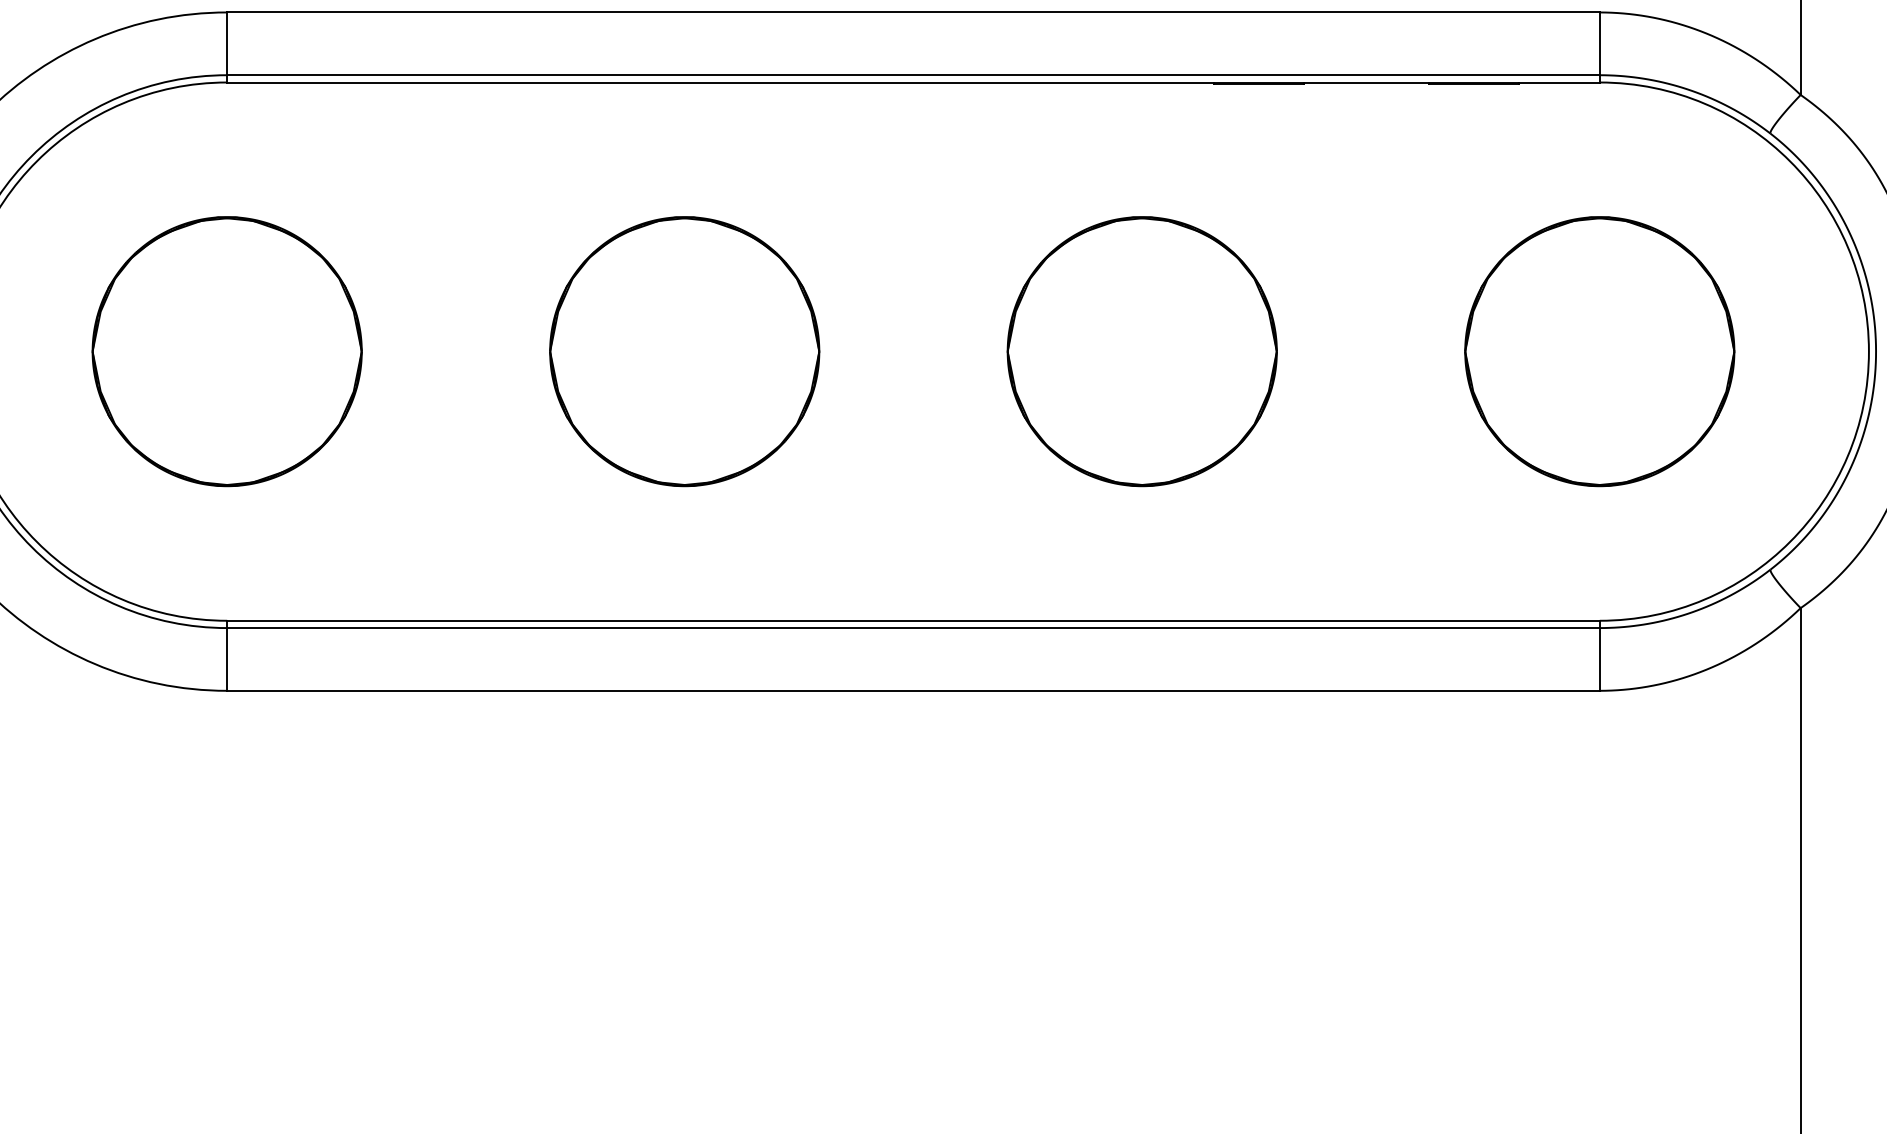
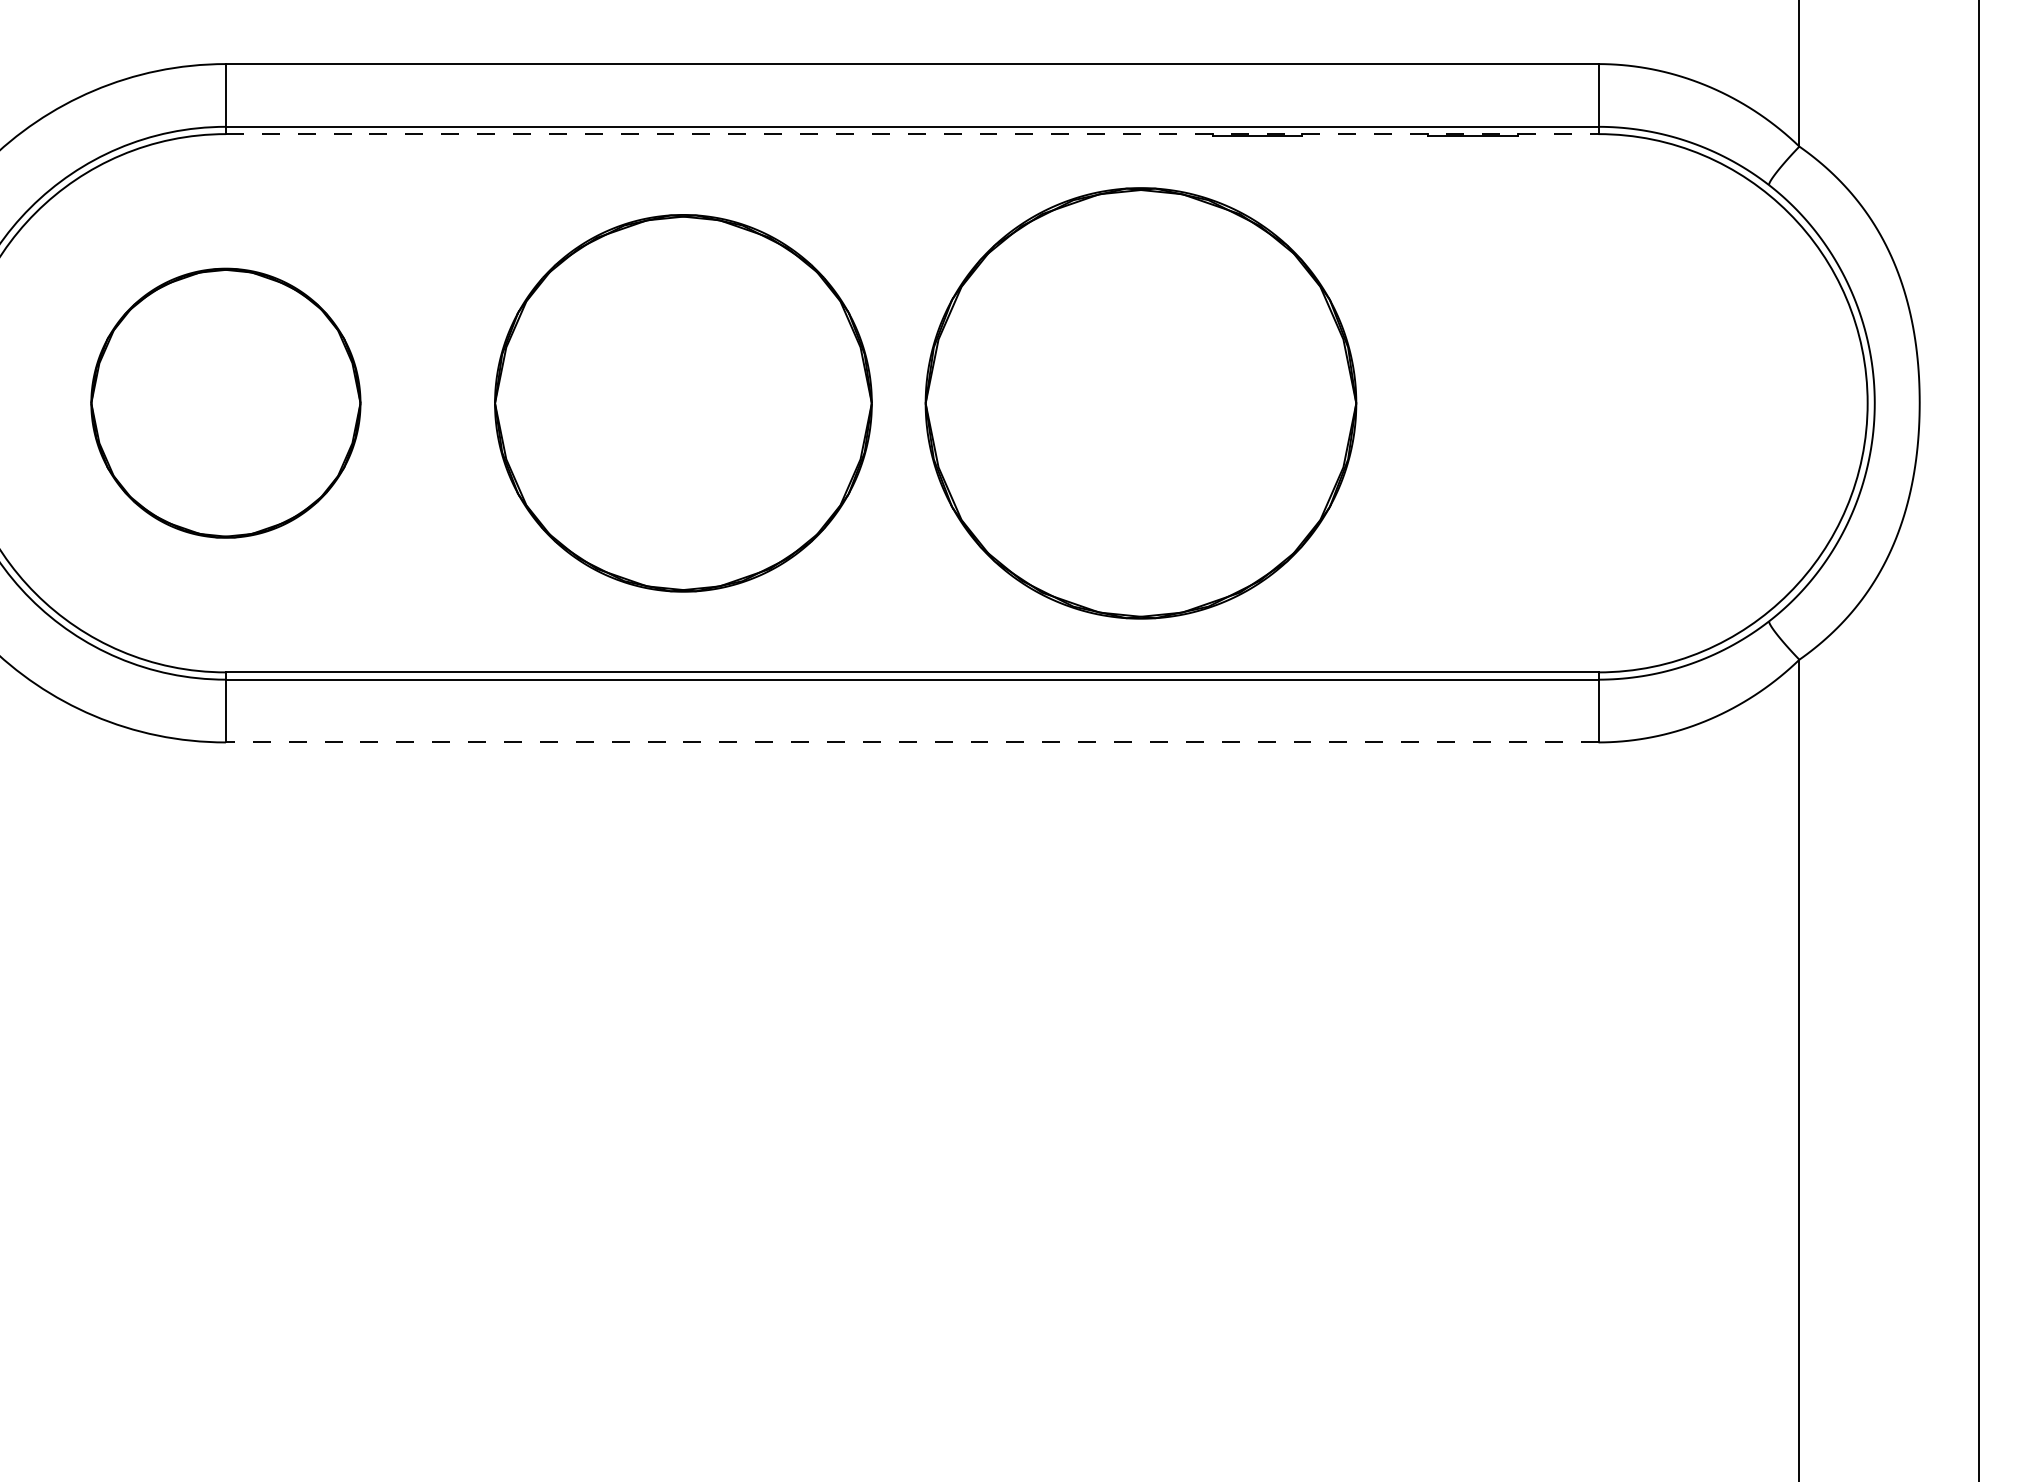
line: (913, 82) -> (912, 134), solid -> dashed
part: (684, 350) -> (683, 402), size x1.4
part: (1141, 350) -> (1140, 402), size x1.6
part: (1599, 350) -> (1598, 402), removed
line: (912, 690) -> (911, 742), solid -> dashed

